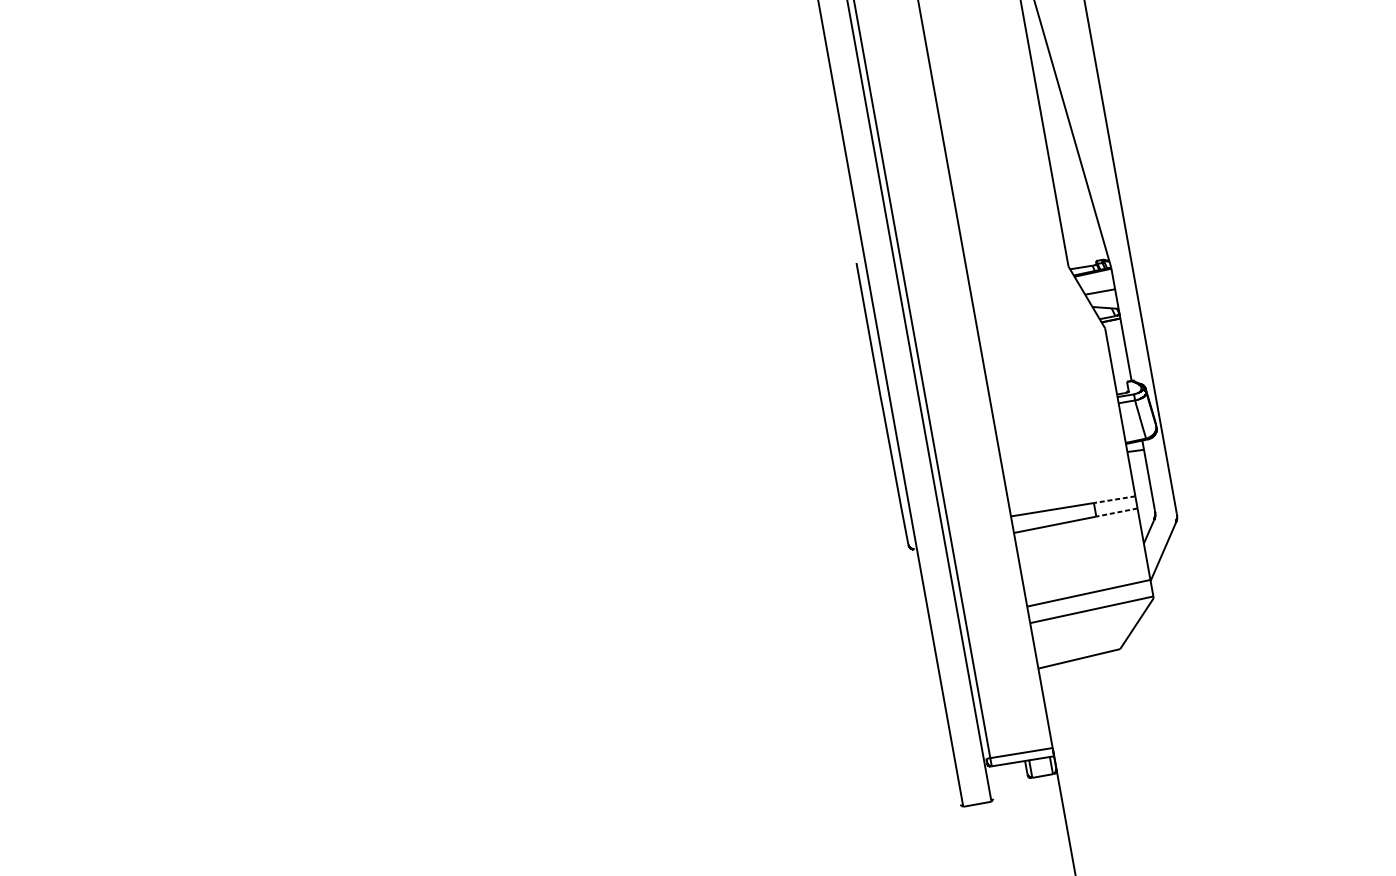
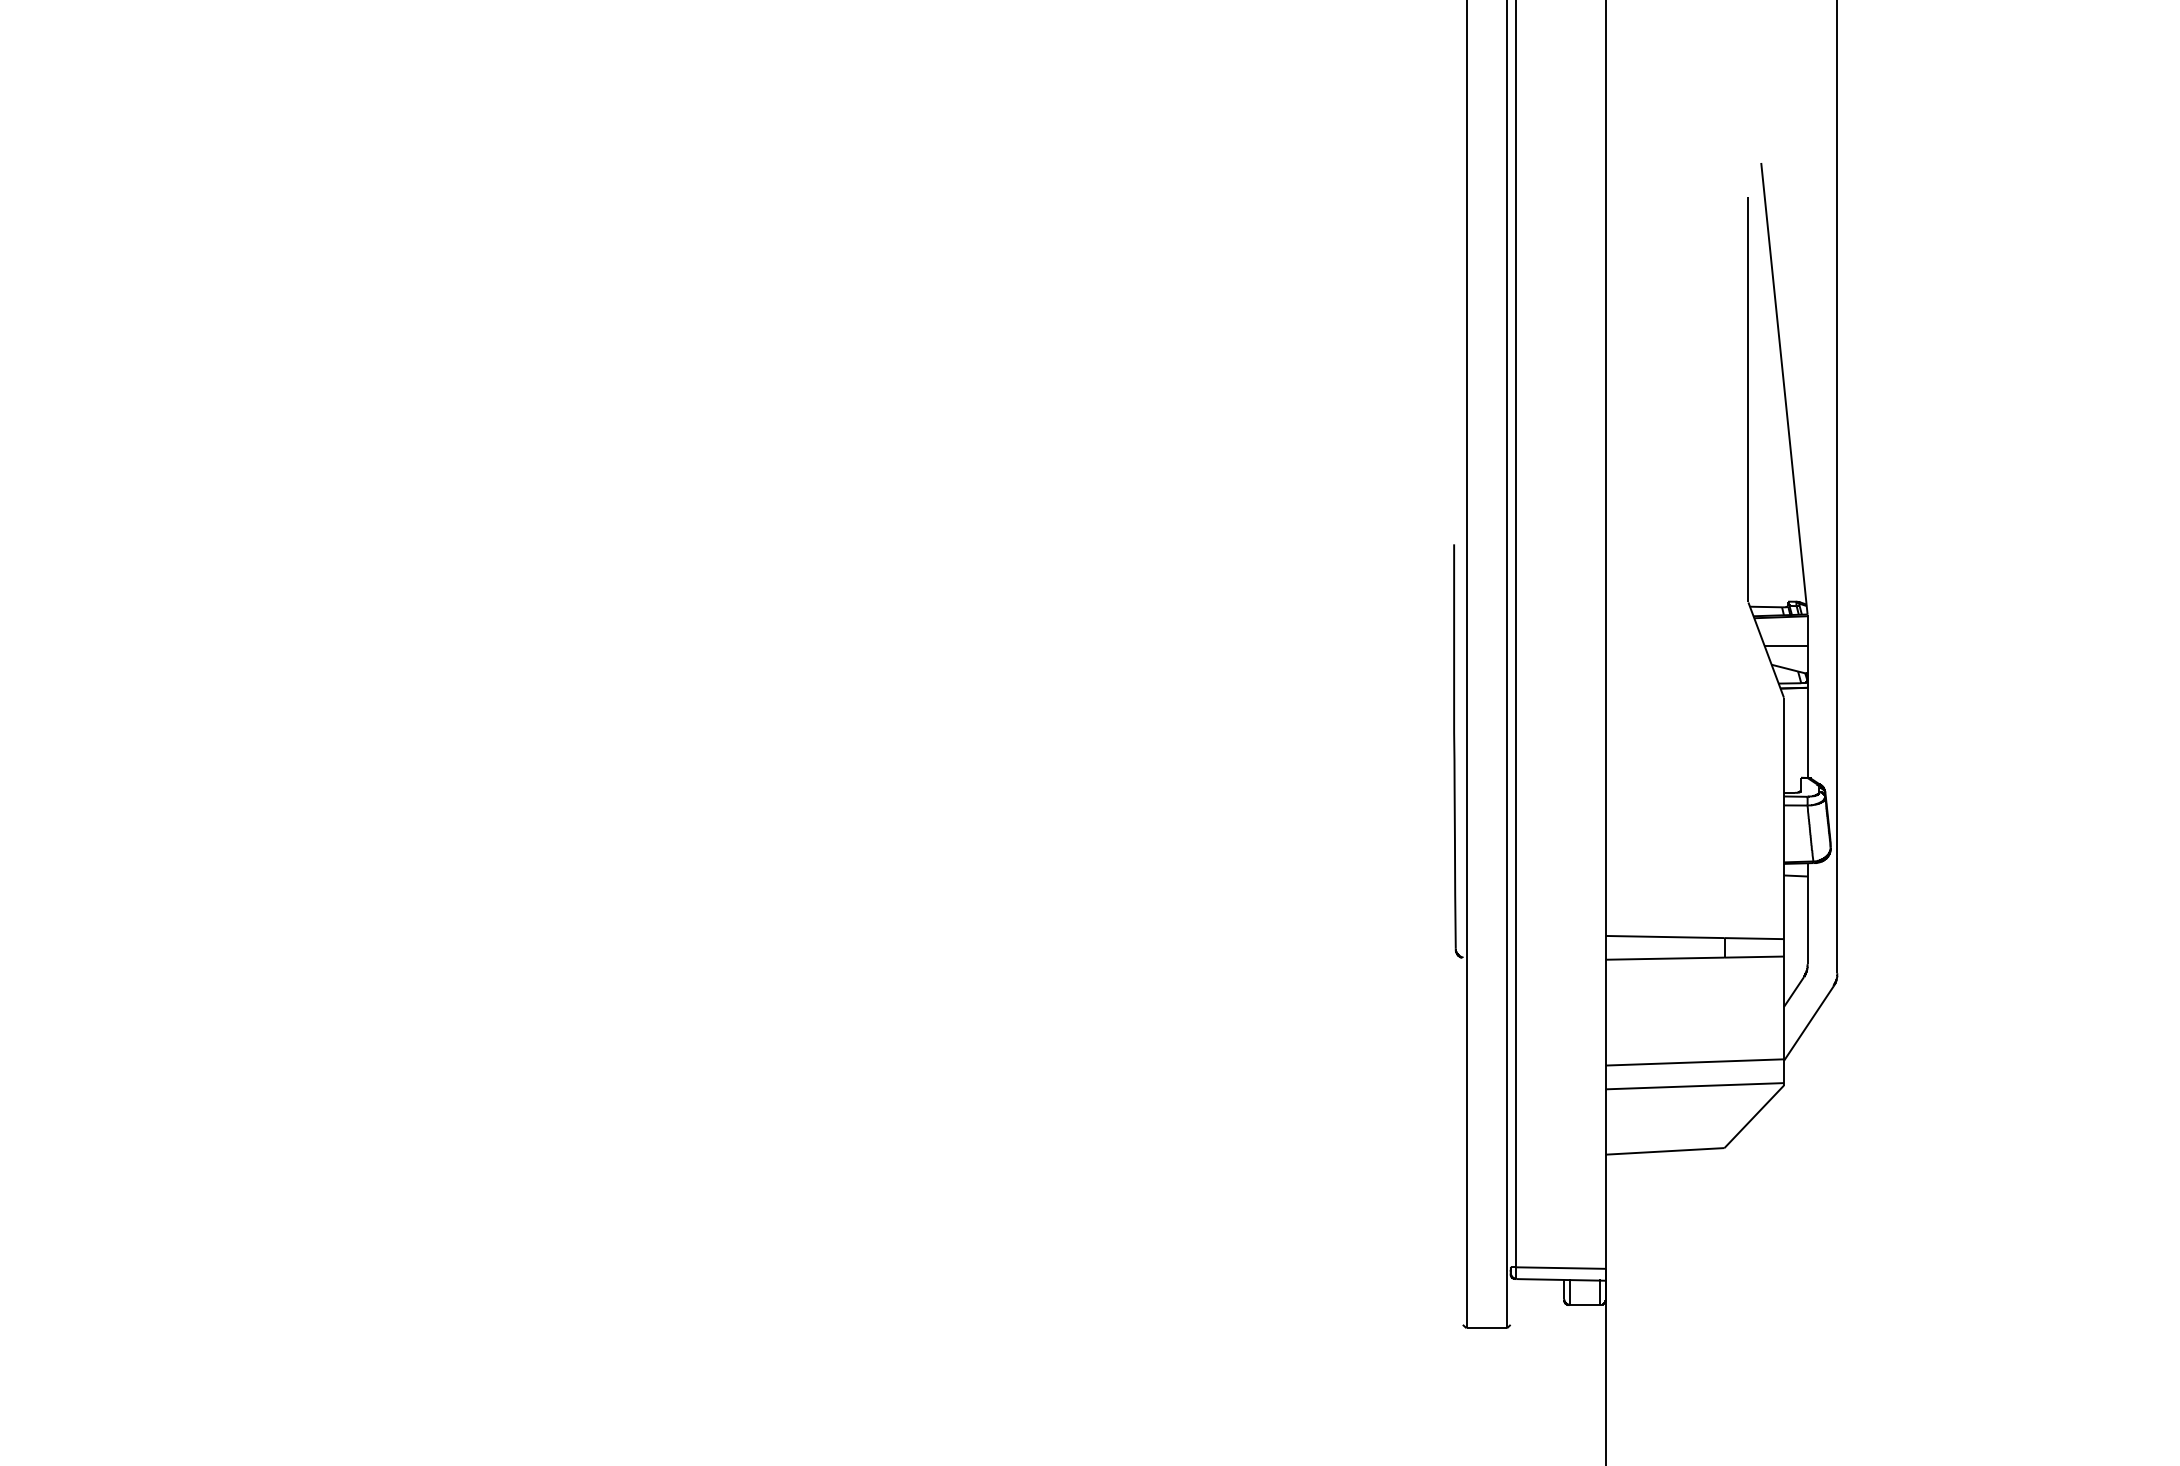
line: (1114, 499) -> (1754, 938), dashed -> solid
line: (1117, 512) -> (1754, 957), dashed -> solid

